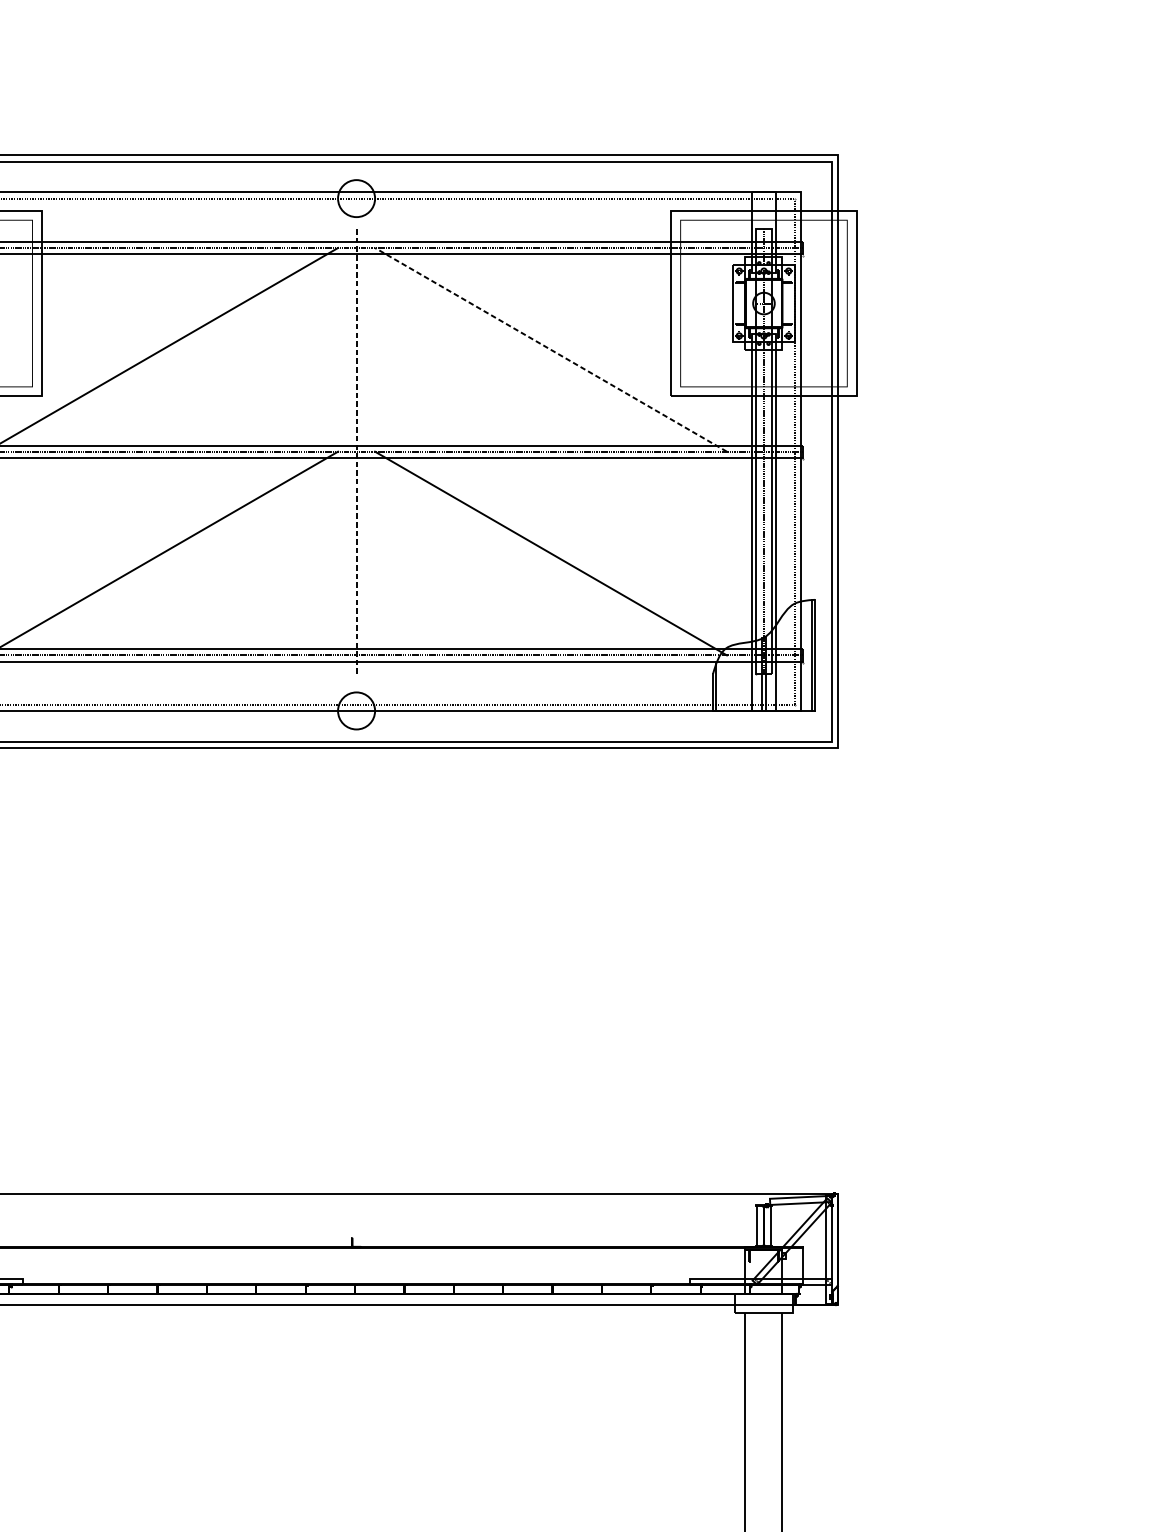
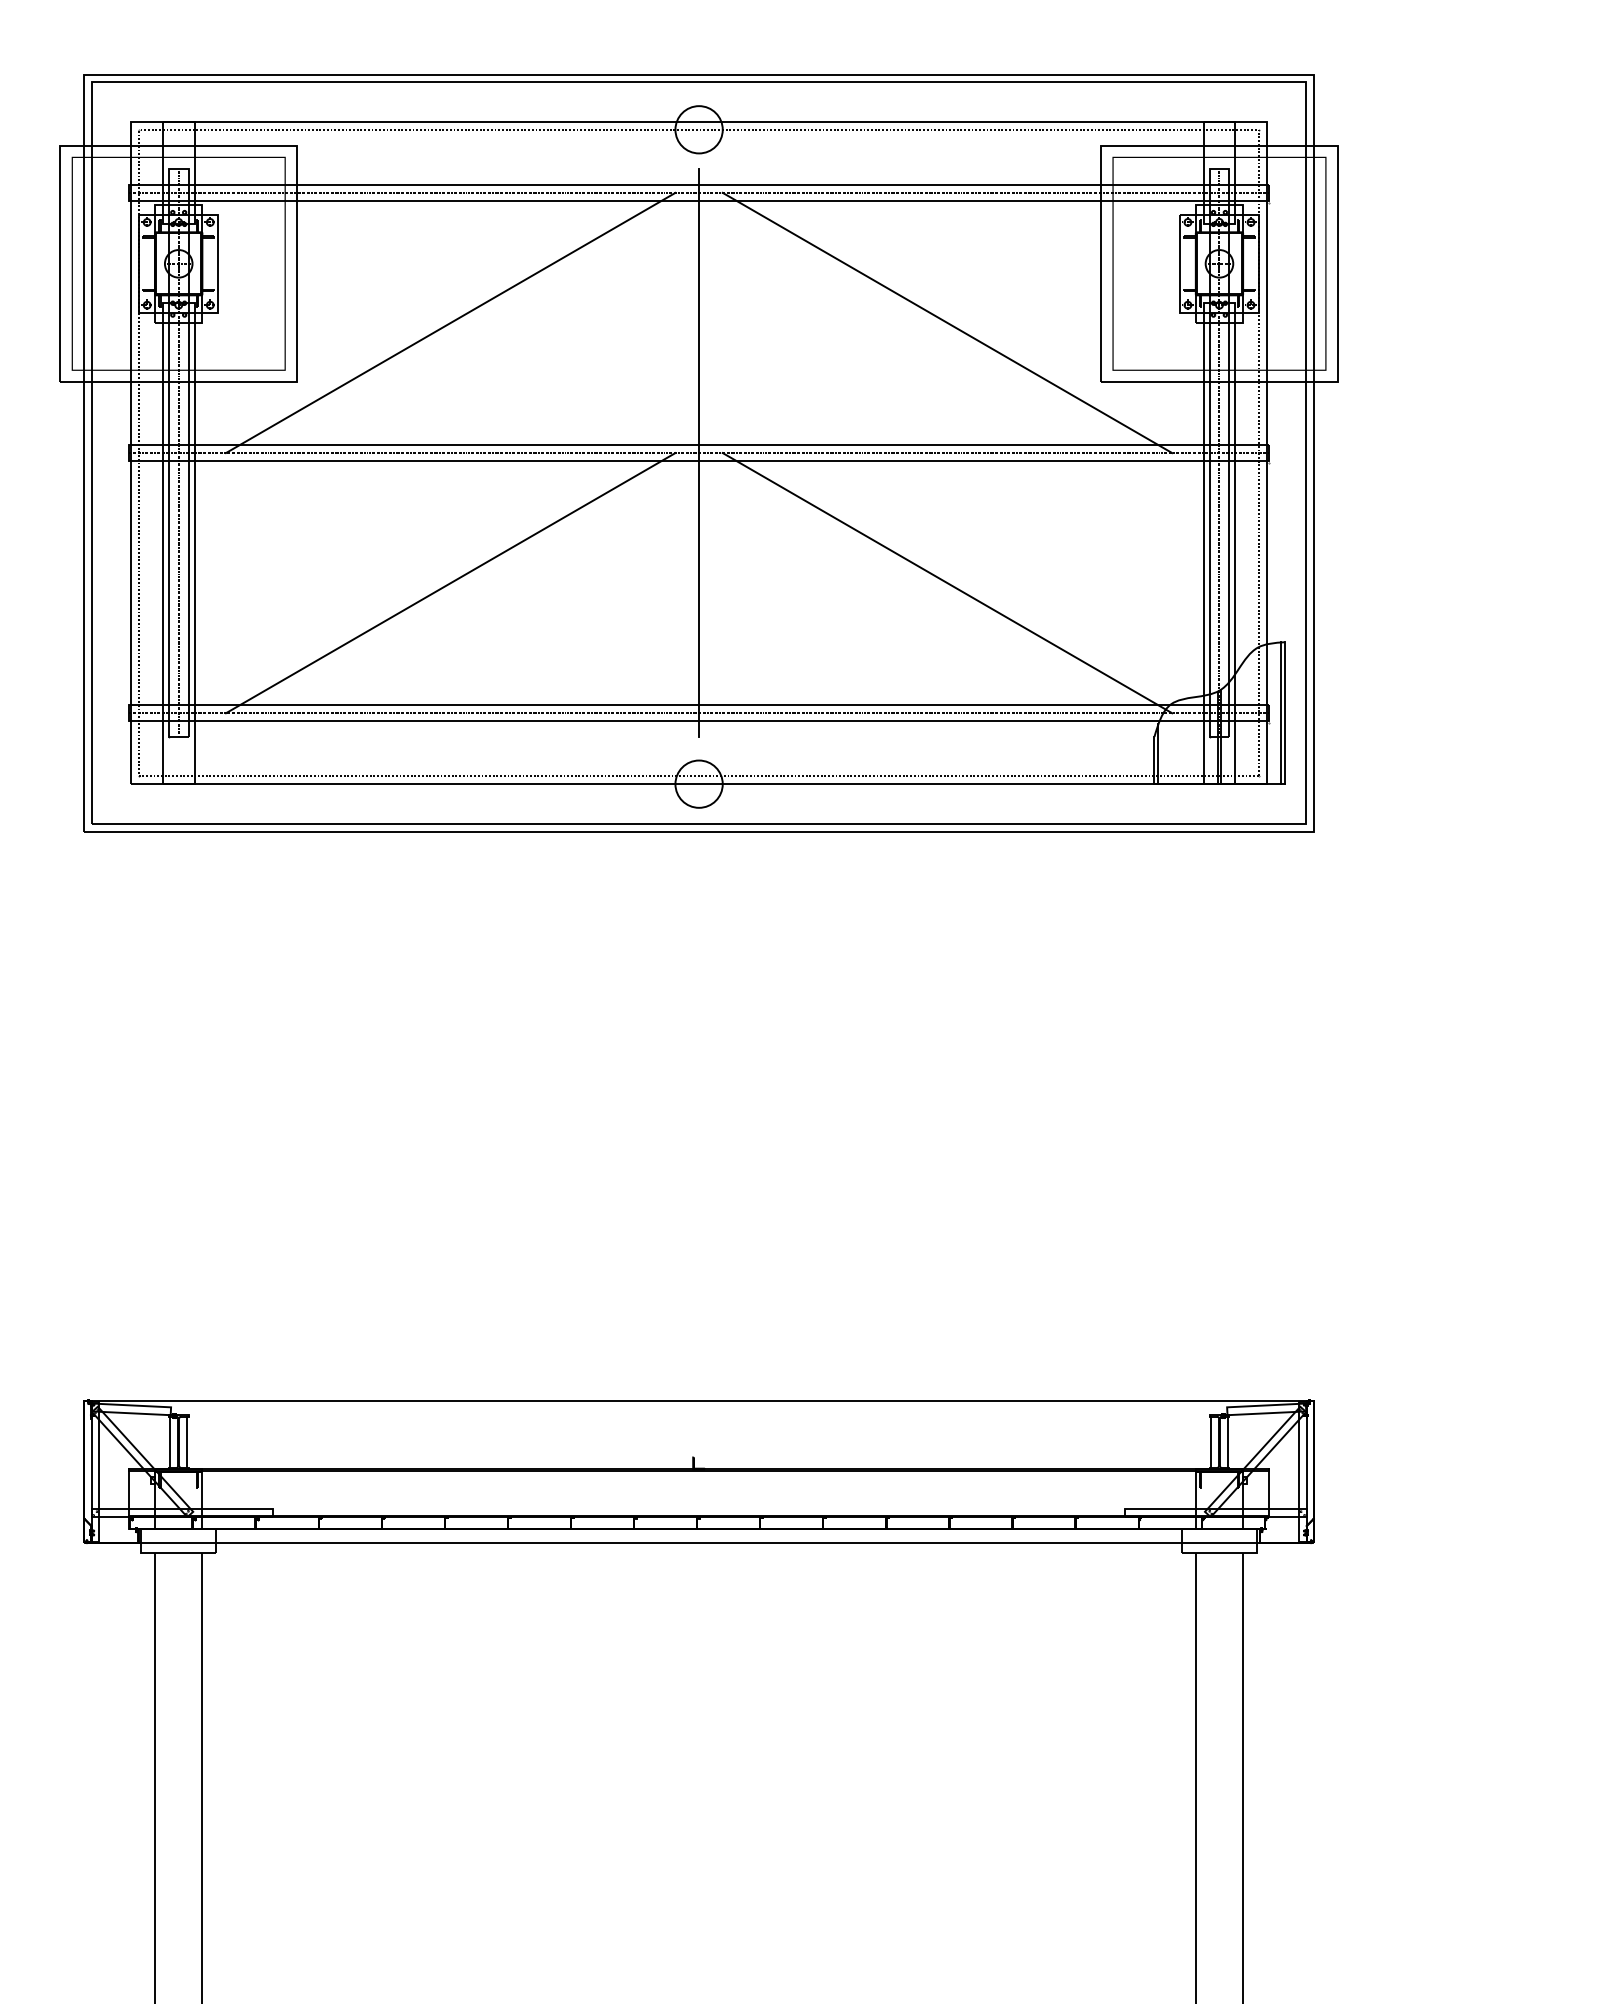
line: (551, 349) -> (947, 322), dashed -> solid
line: (356, 452) -> (699, 453), dashed -> solid

